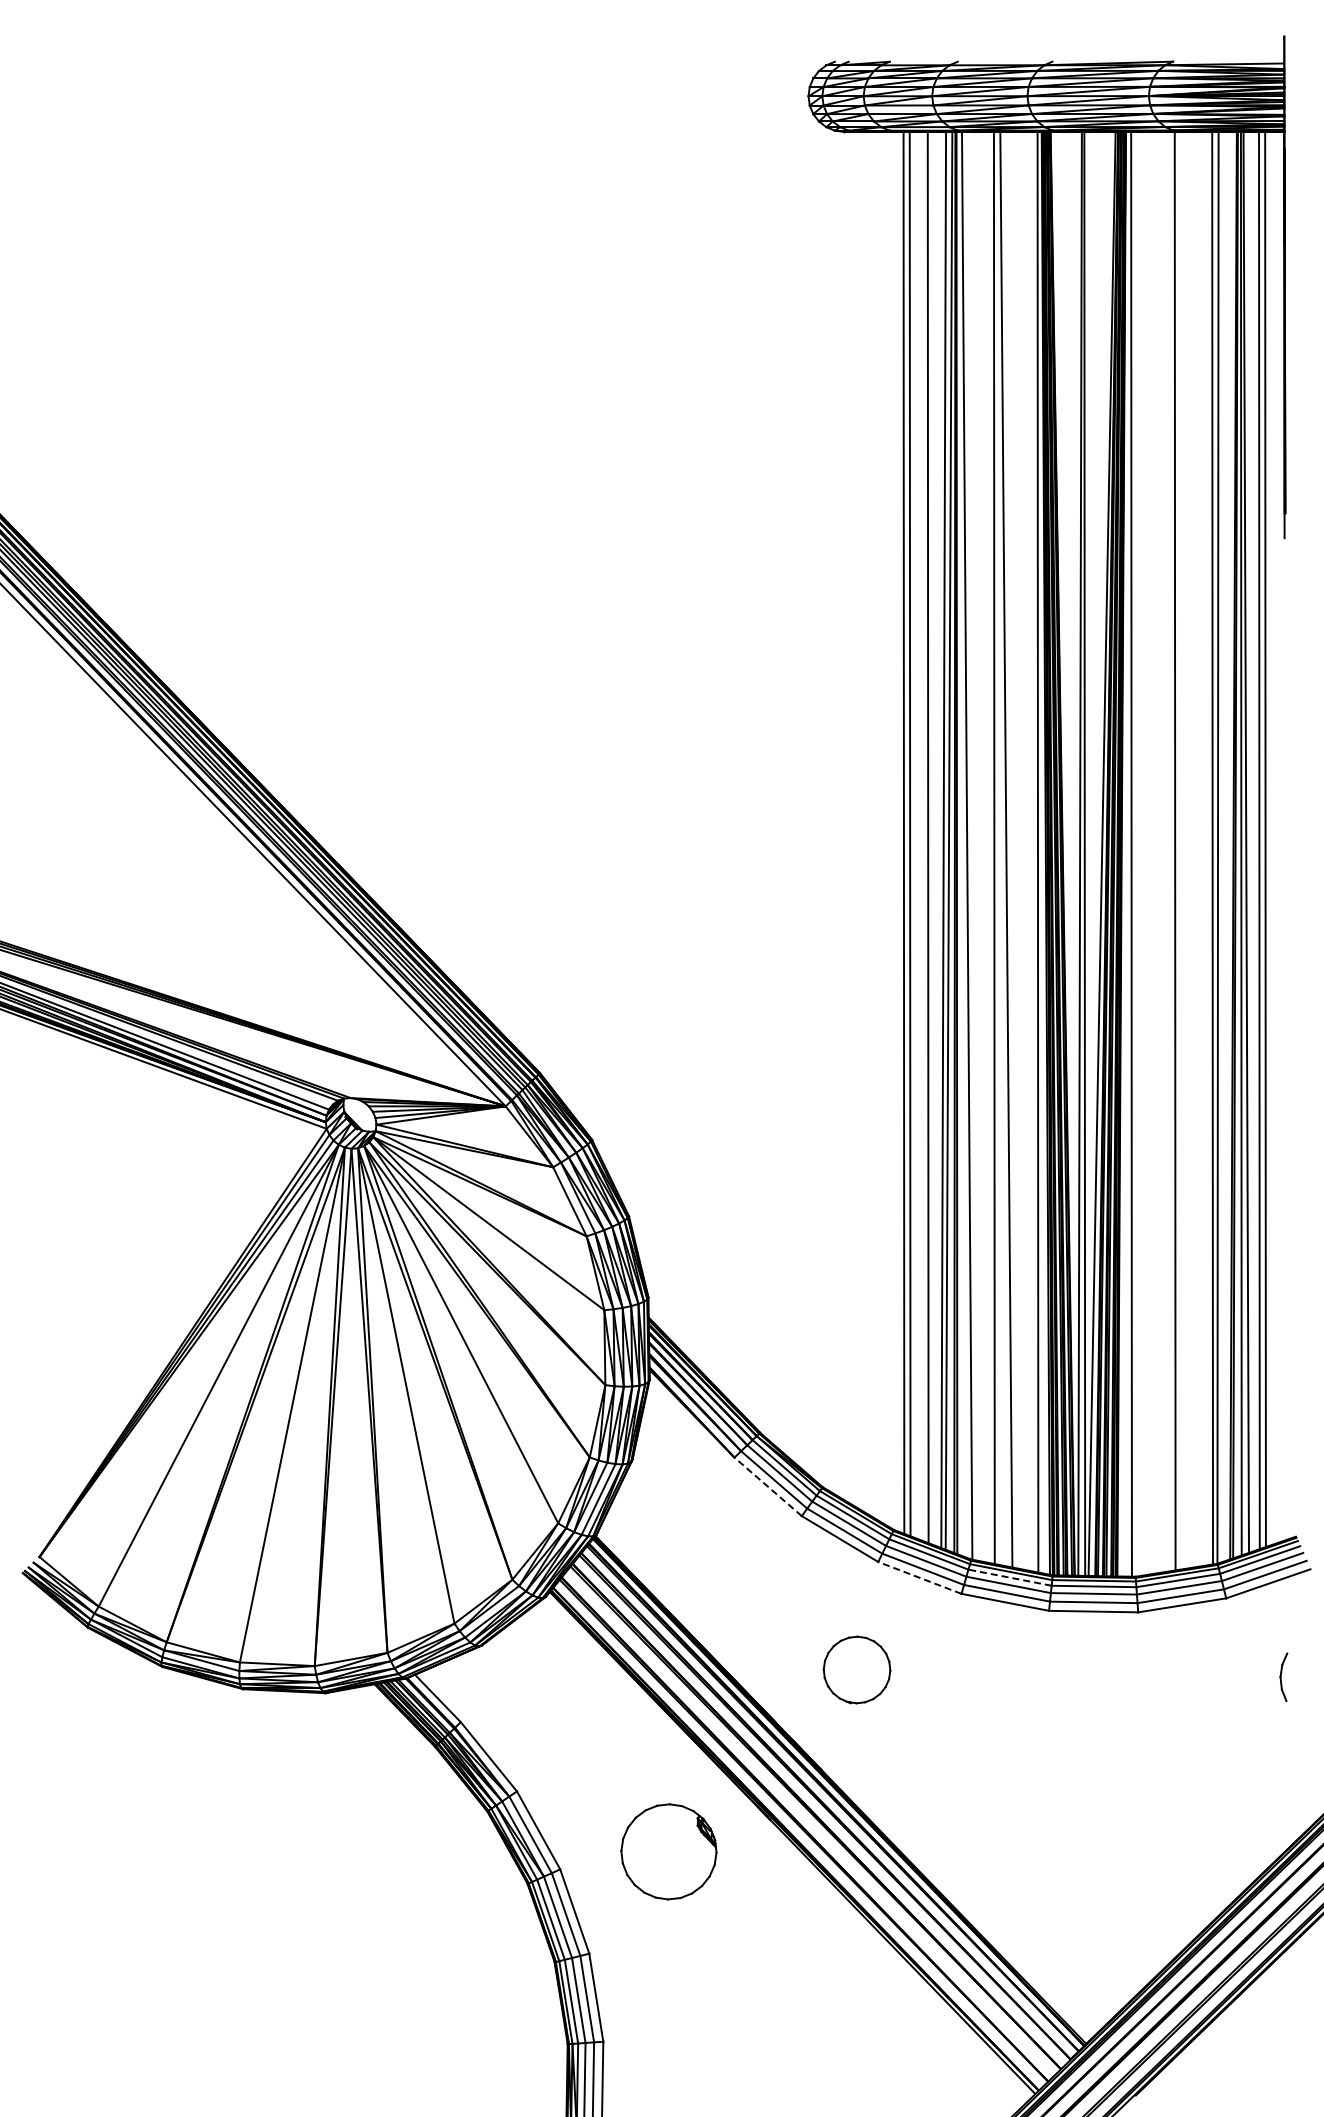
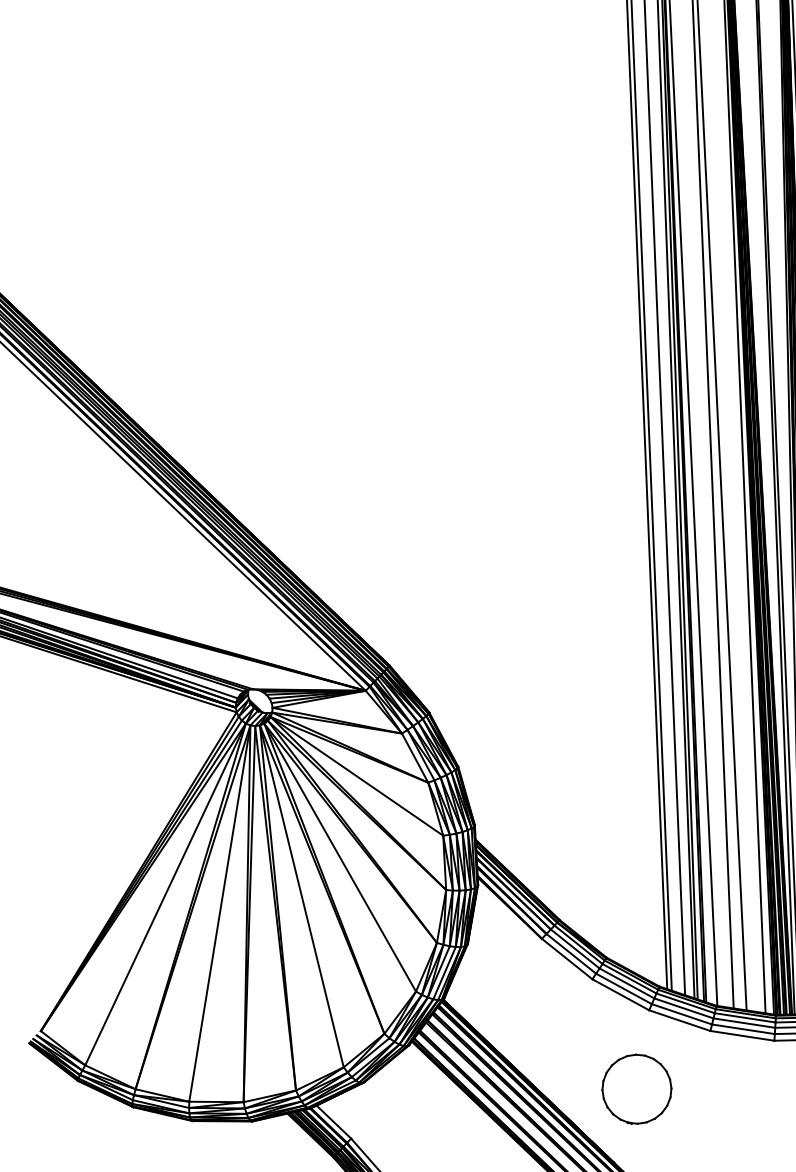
line: (768, 1486) -> (567, 958), dashed -> solid
line: (919, 1577) -> (679, 1020), dashed -> solid
line: (1009, 1577) -> (744, 1017), dashed -> solid
part: (856, 1669) -> (636, 1088), size x1.43

